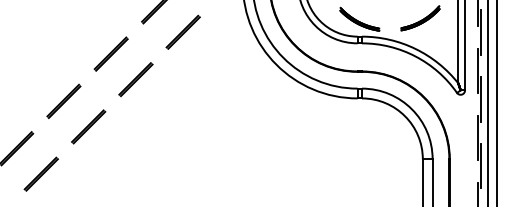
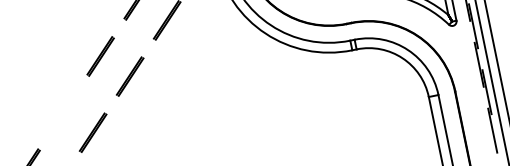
line: (63, 100) -> (63, 111), removed

